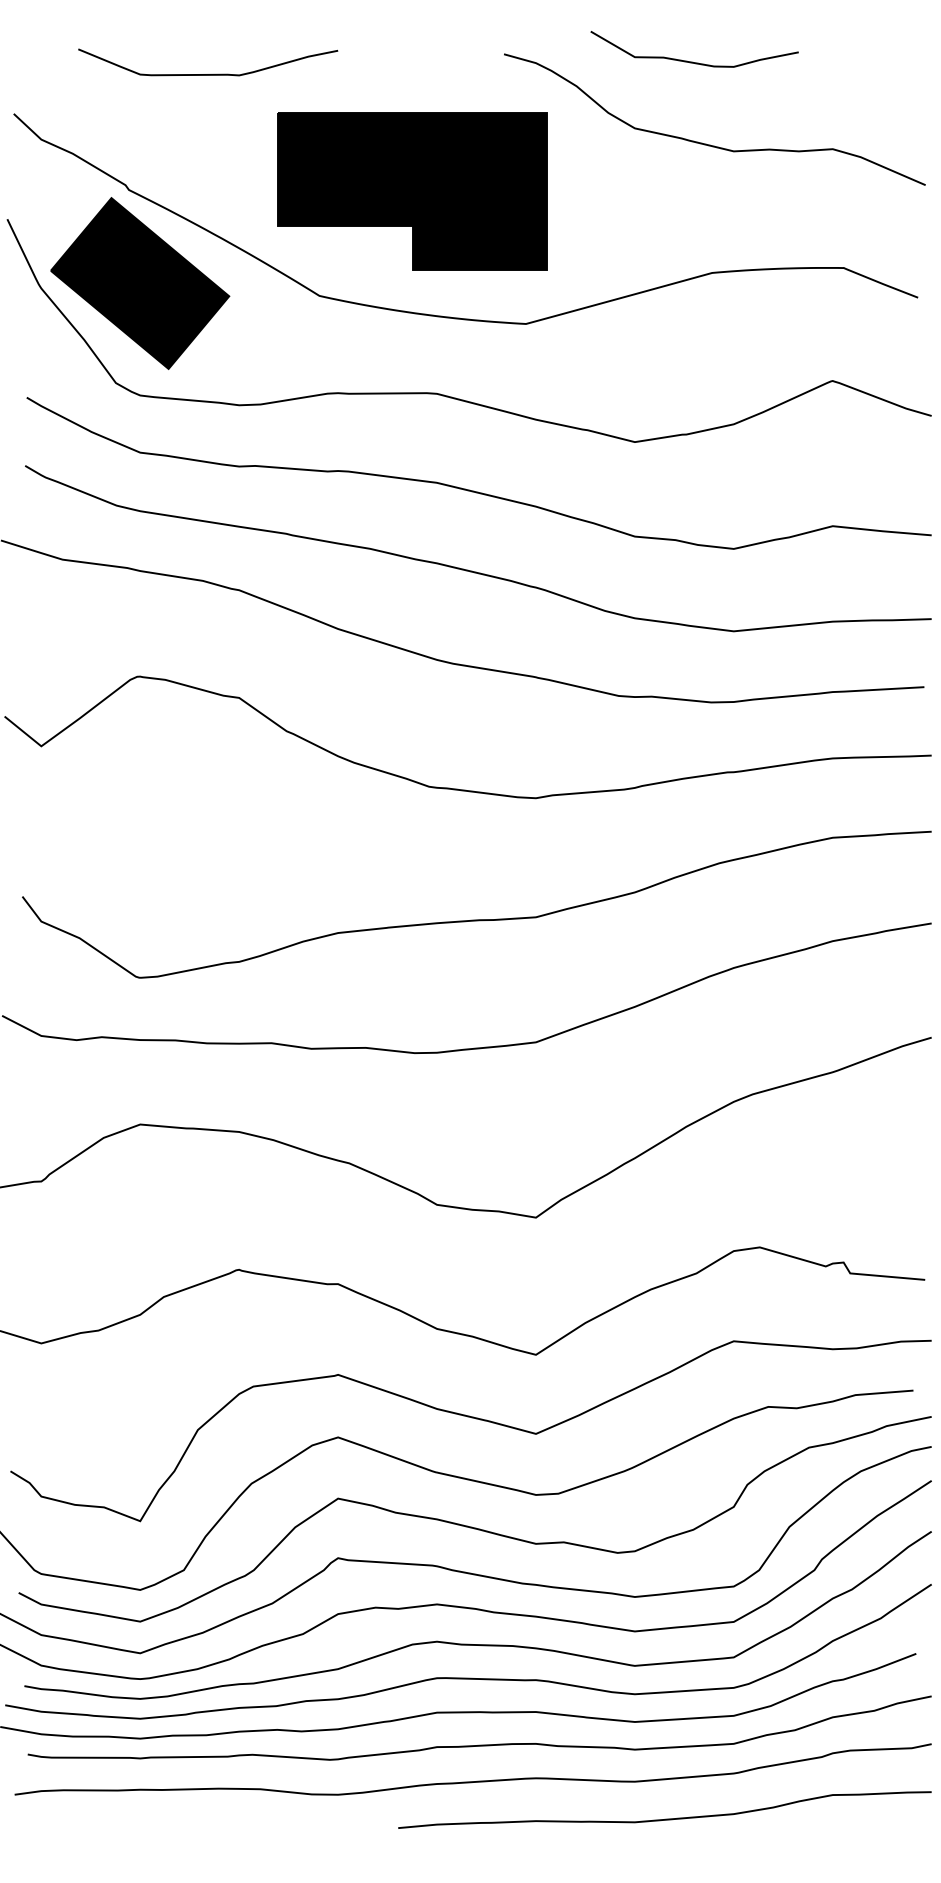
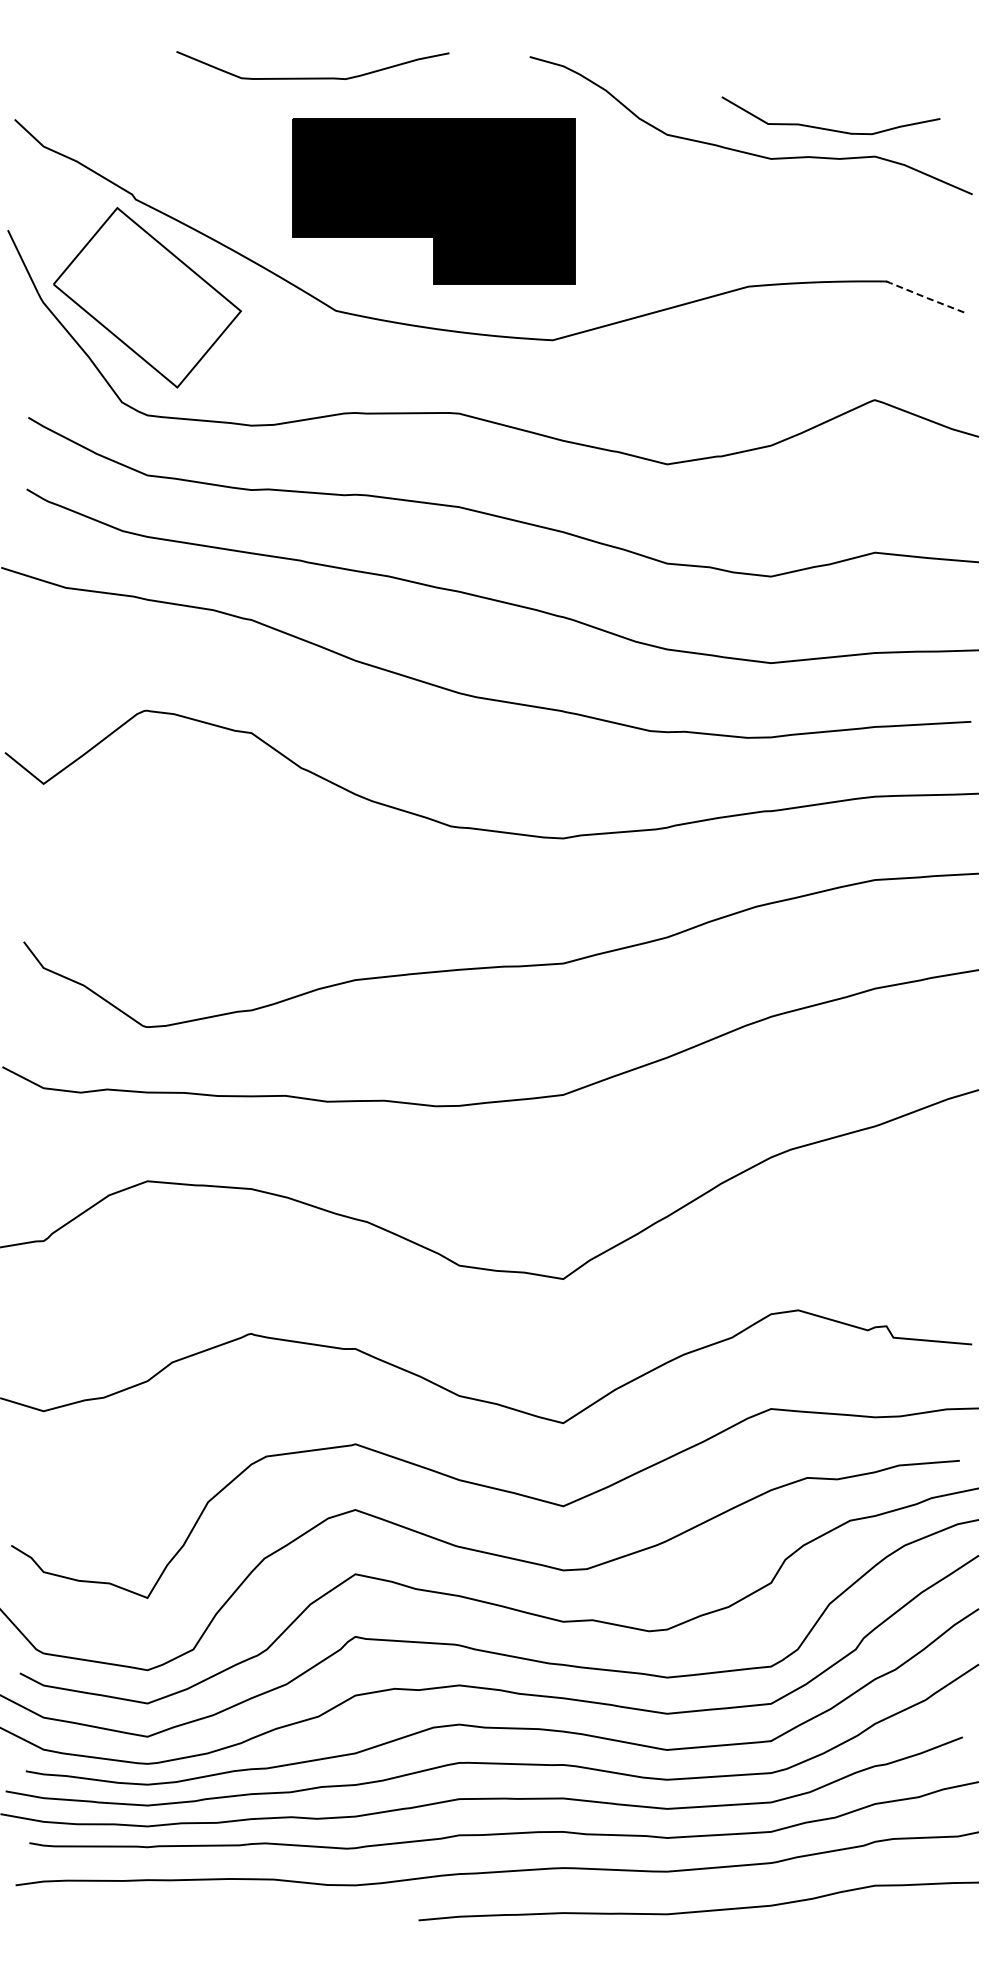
curve: (692, 61) -> (828, 128), moved
curve: (207, 73) -> (312, 77), moved
fill: (140, 283) -> (147, 297), removed
line: (880, 283) -> (925, 297), solid -> dashed

